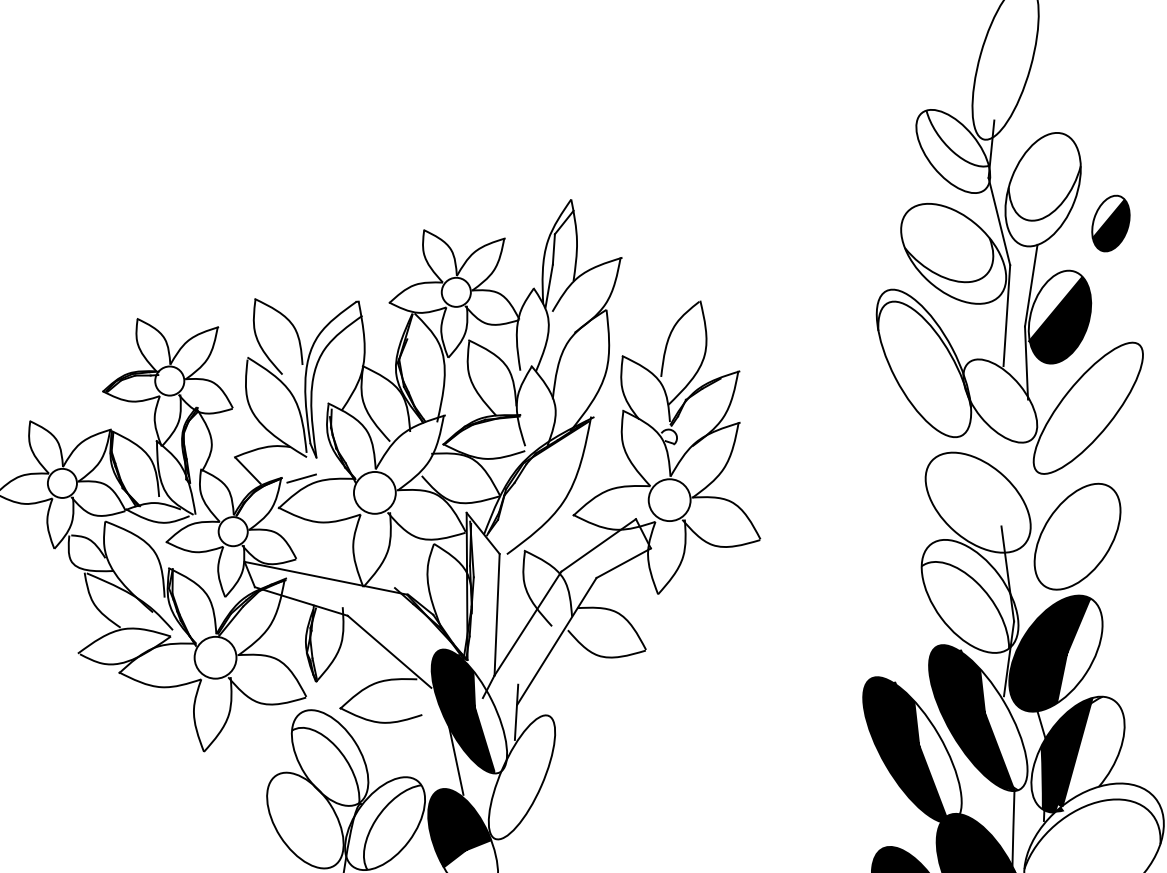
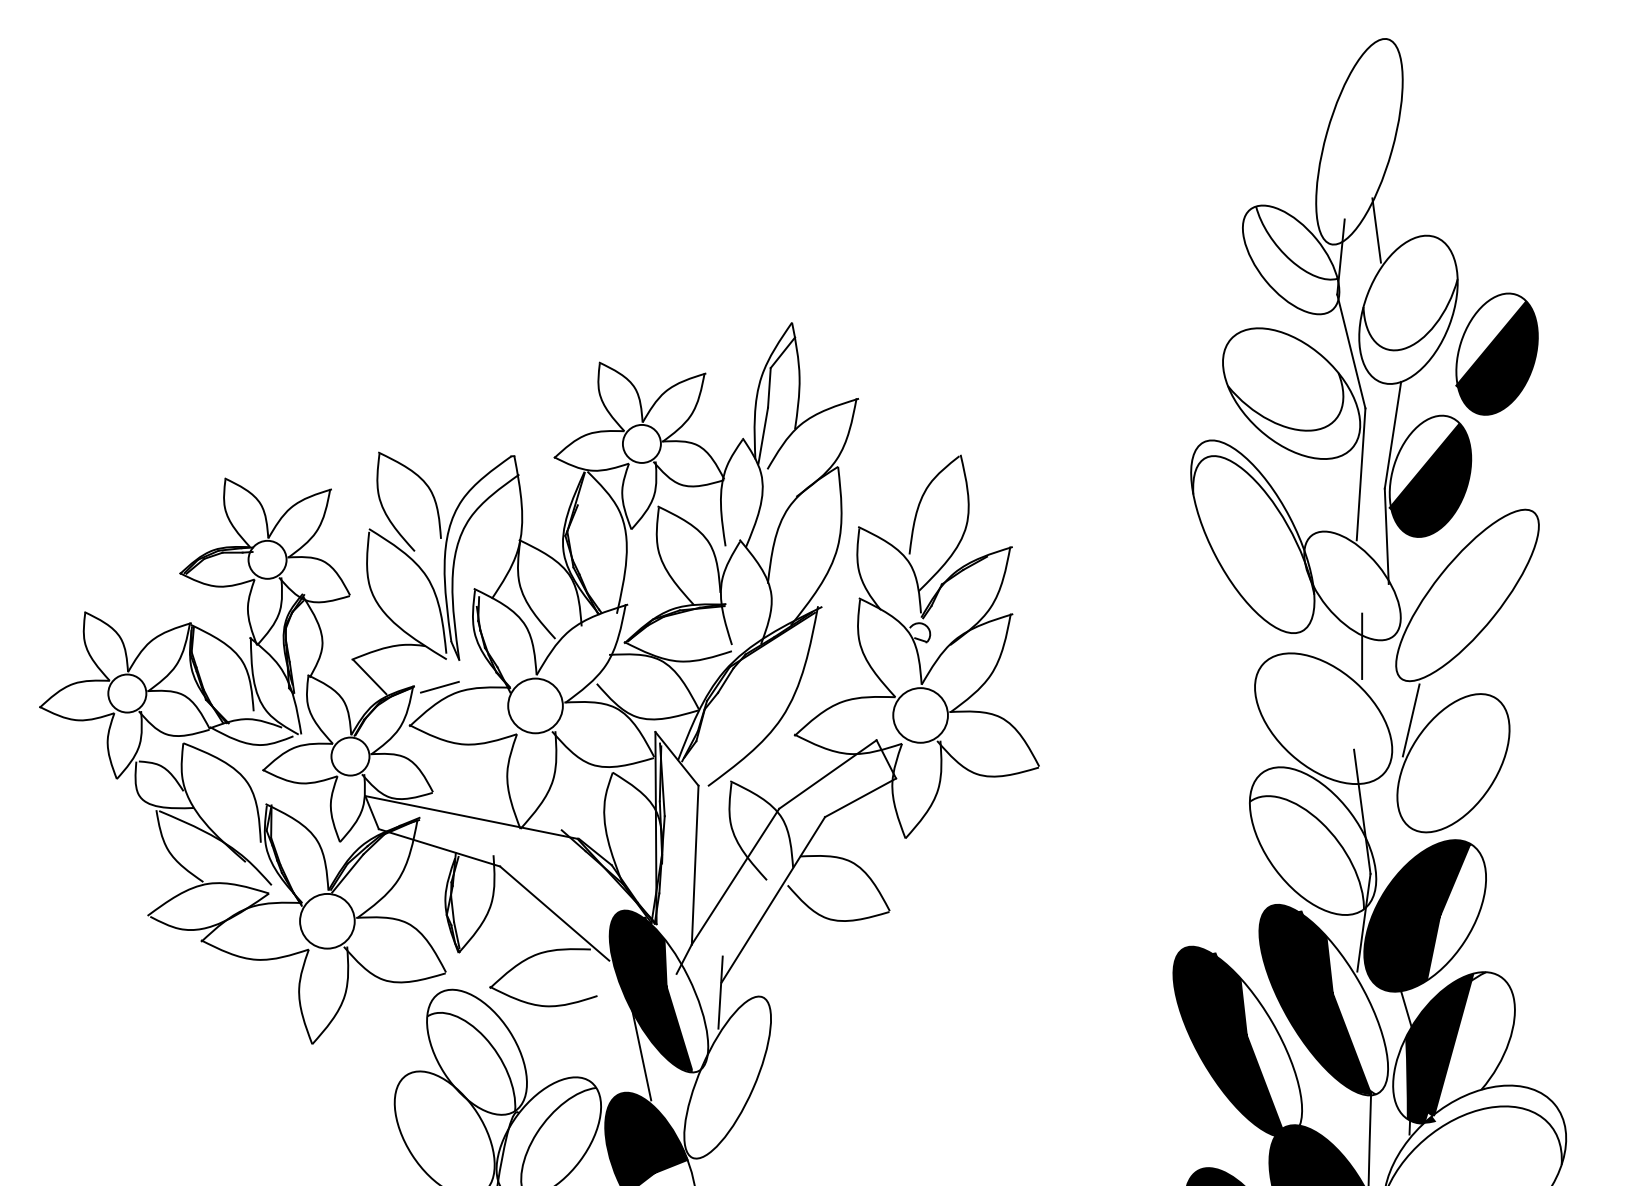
line: (1018, 128) -> (1376, 230), added
part: (1110, 223) -> (1496, 353), size x1.67
line: (1007, 446) -> (1362, 645), added
line: (1044, 504) -> (1410, 720), added

